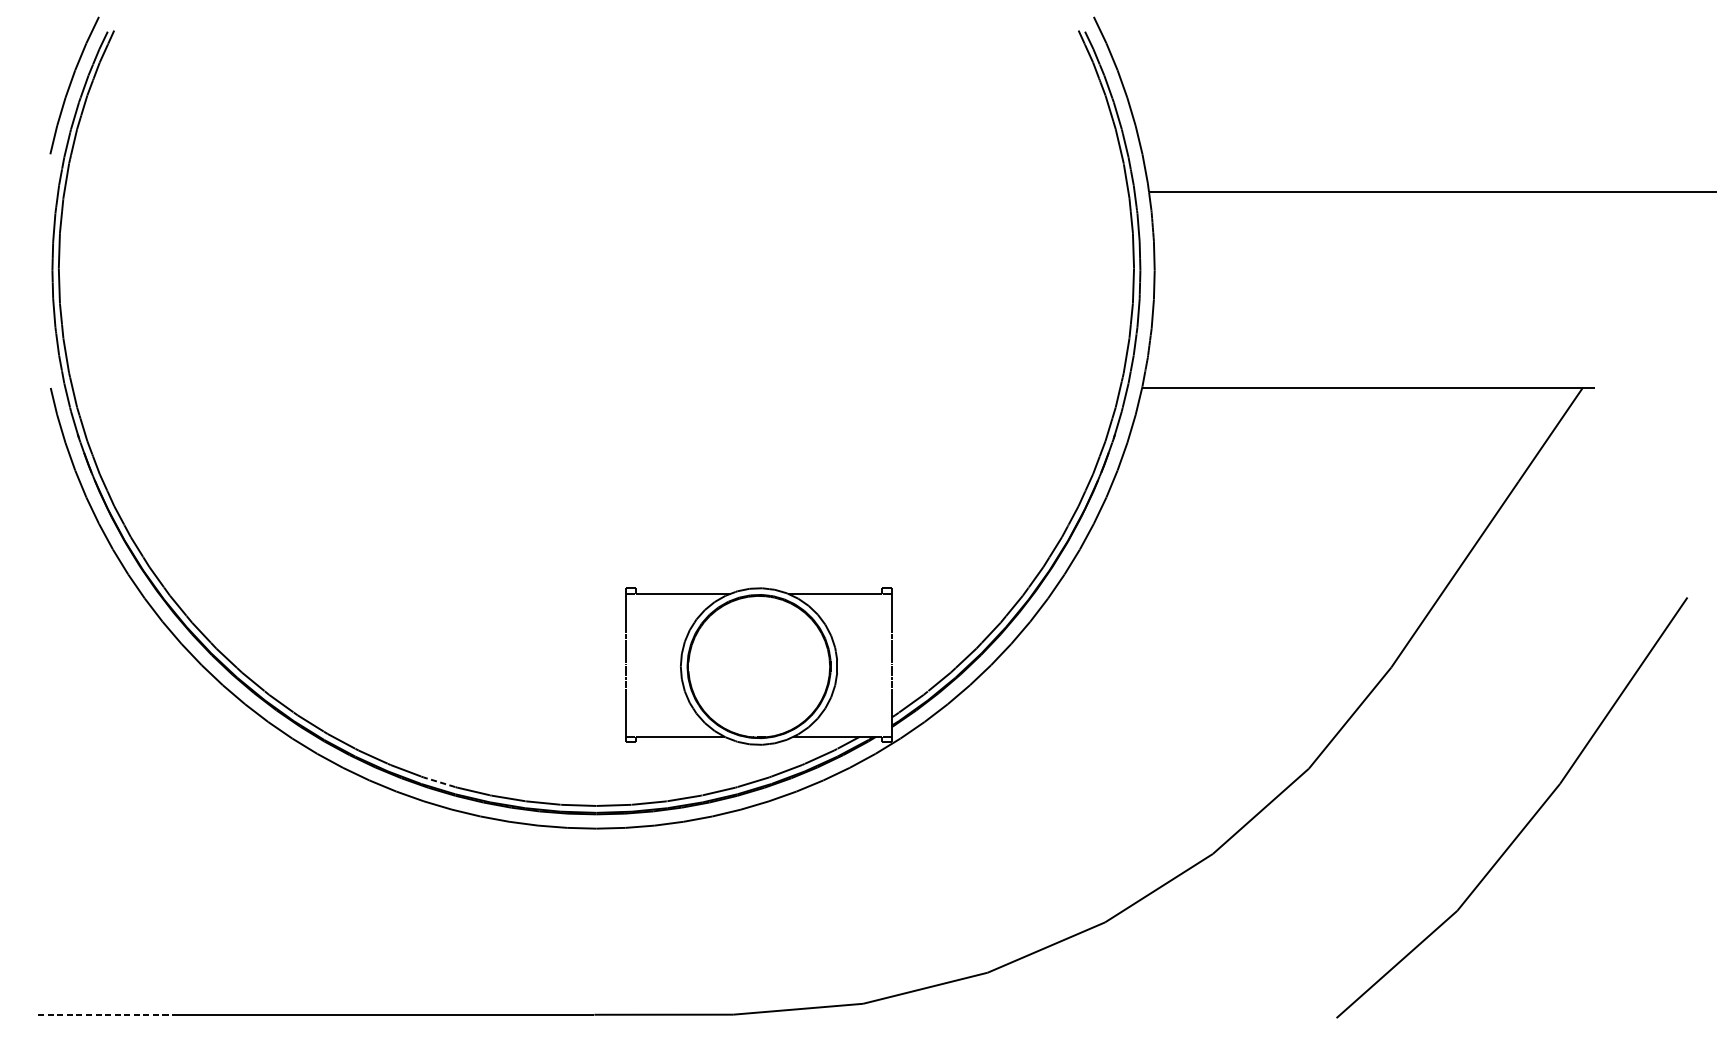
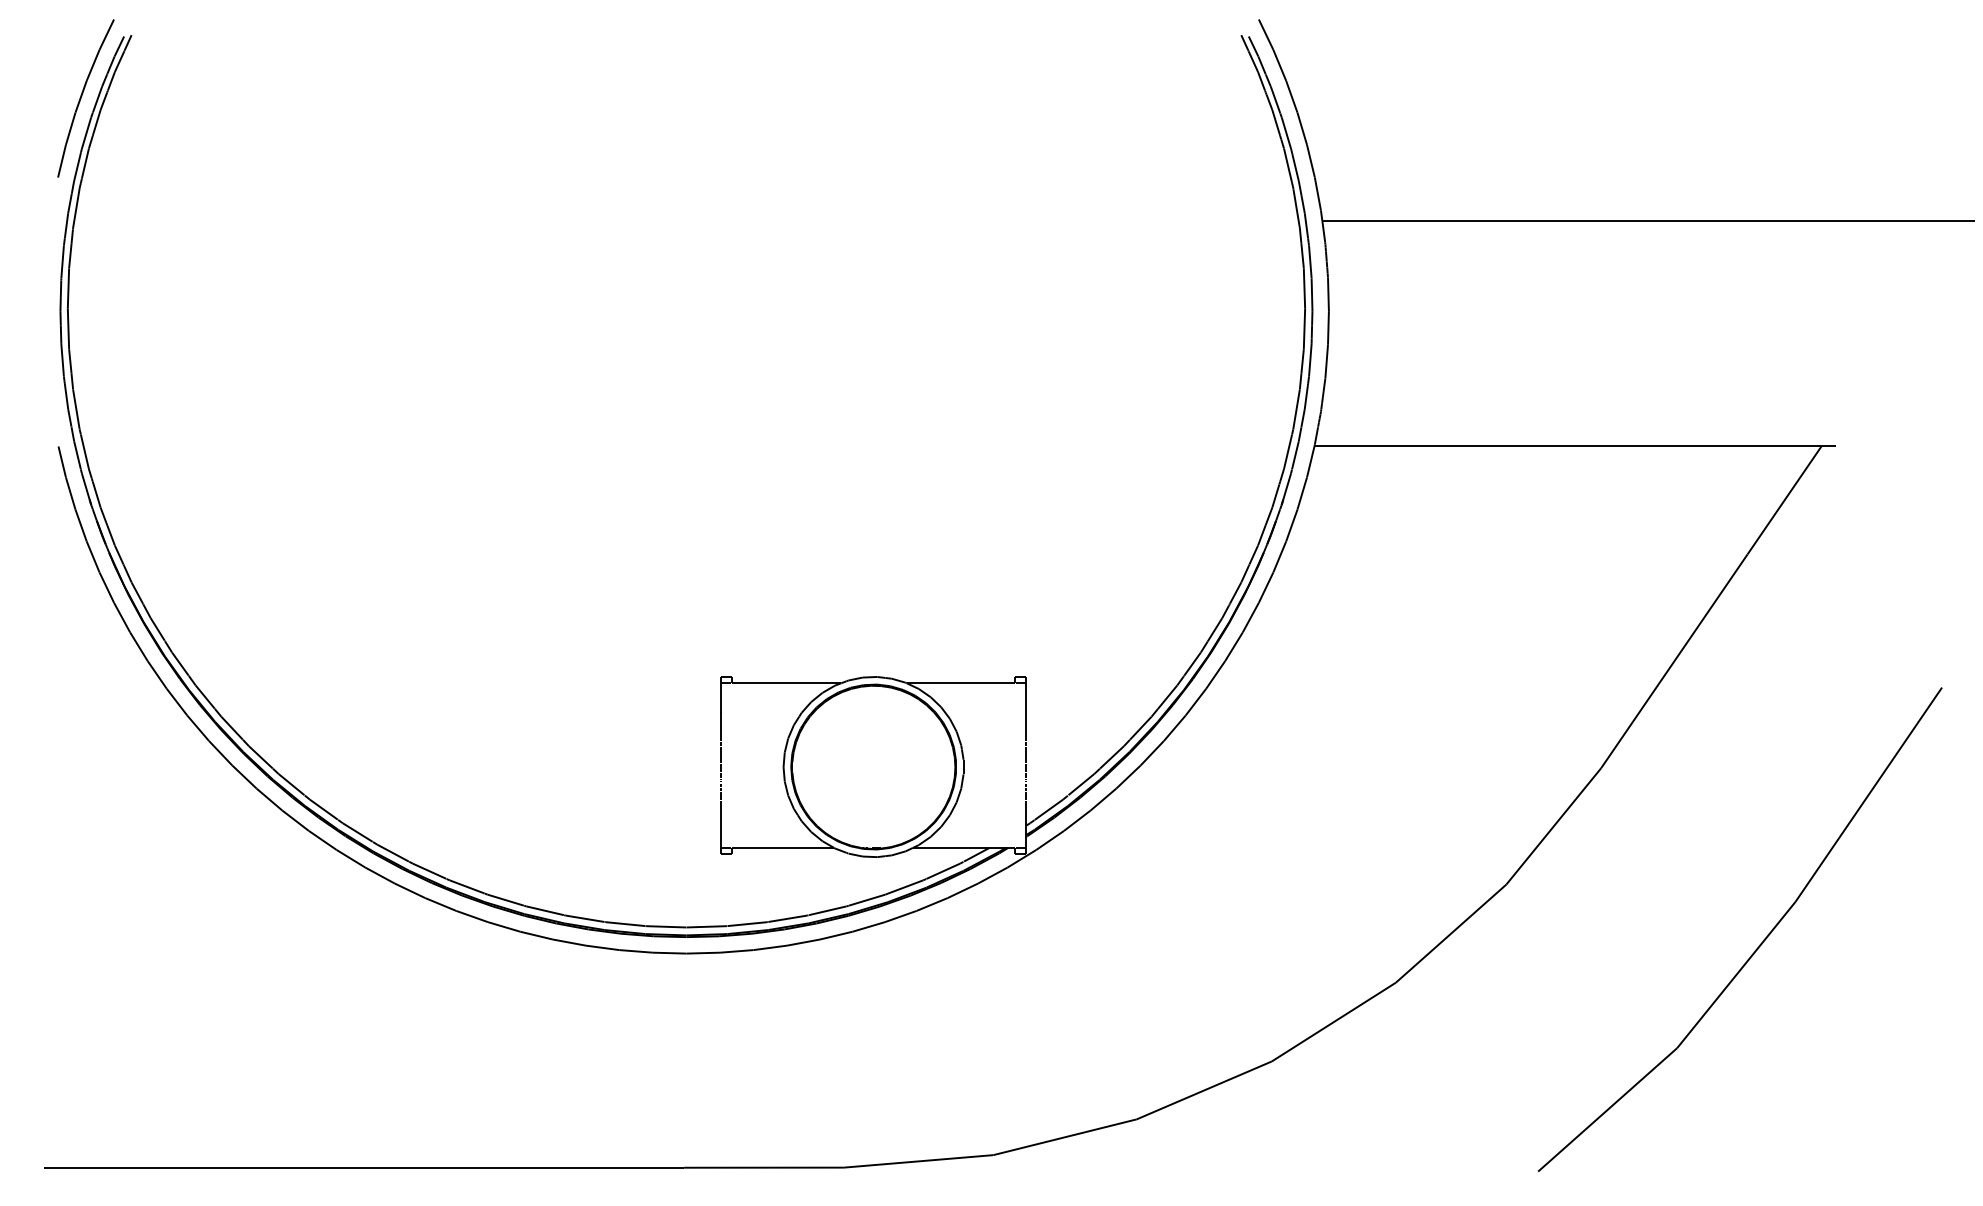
line: (439, 782) -> (505, 900), dashed -> solid
line: (108, 1014) -> (124, 1167), dashed -> solid

